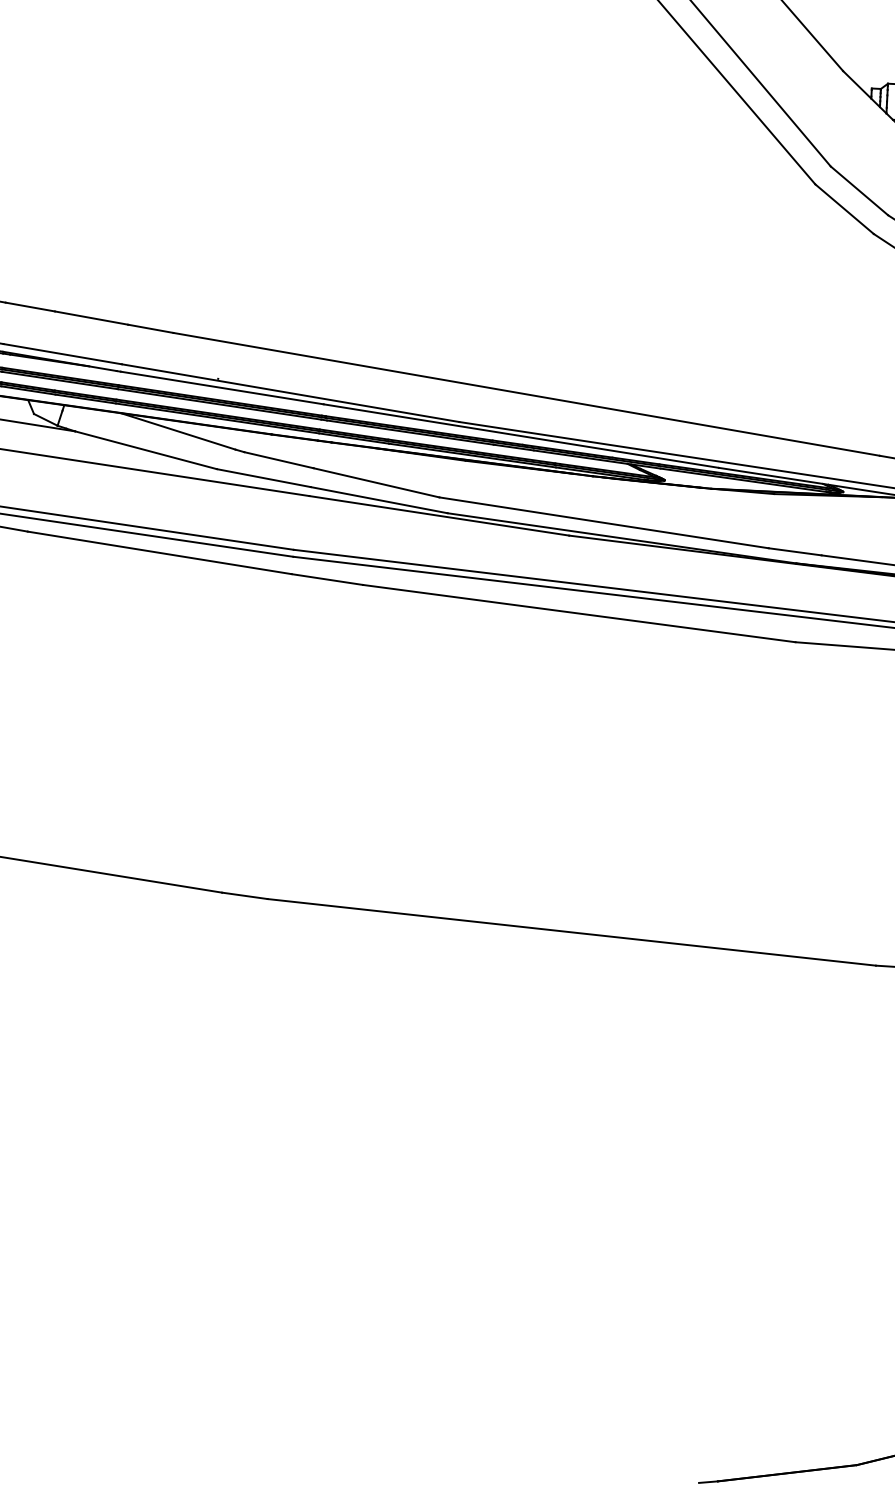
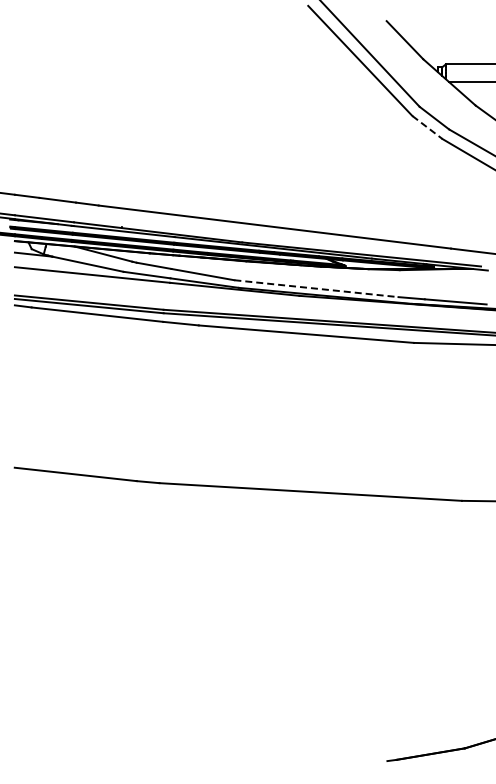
line: (844, 209) -> (427, 127), solid -> dashed
line: (604, 522) -> (316, 288), solid -> dashed

